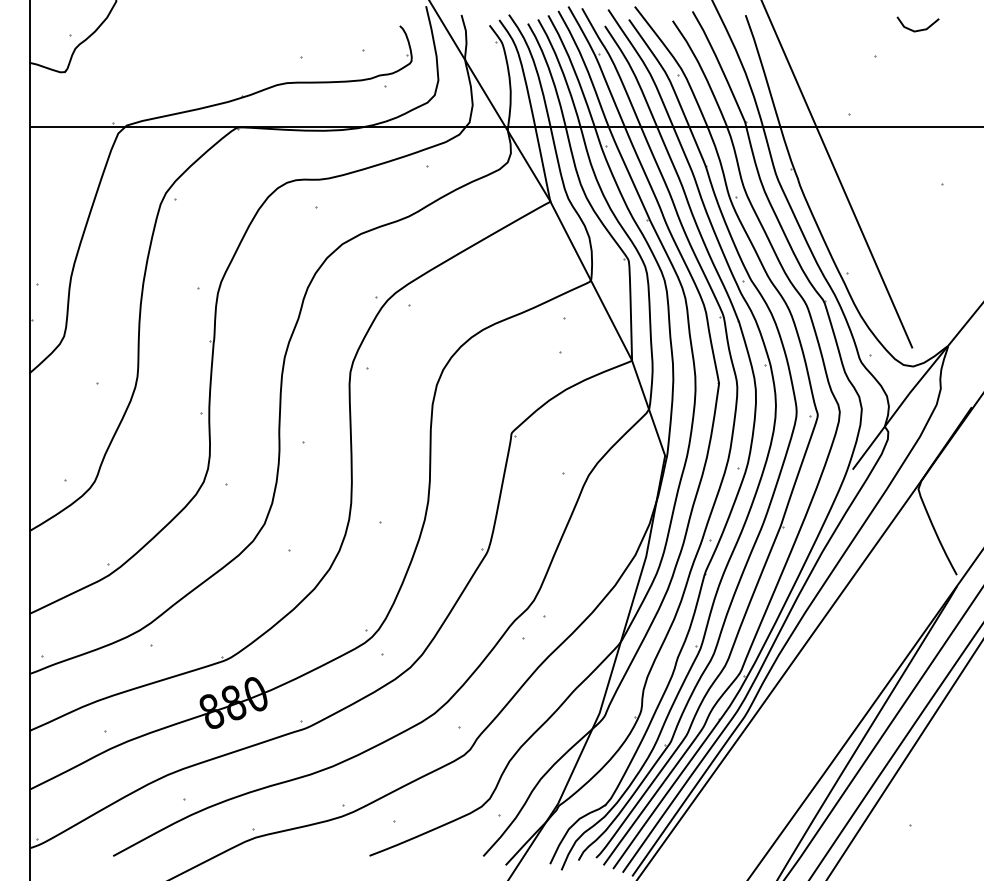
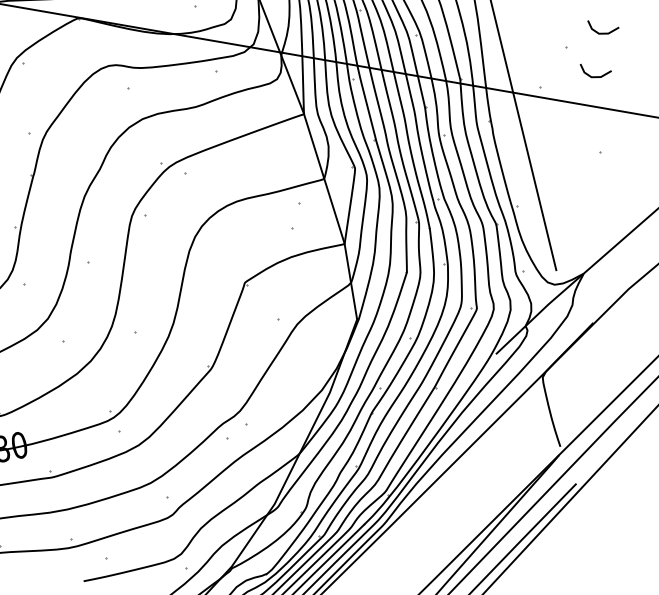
line: (918, 87) -> (594, 76), added

